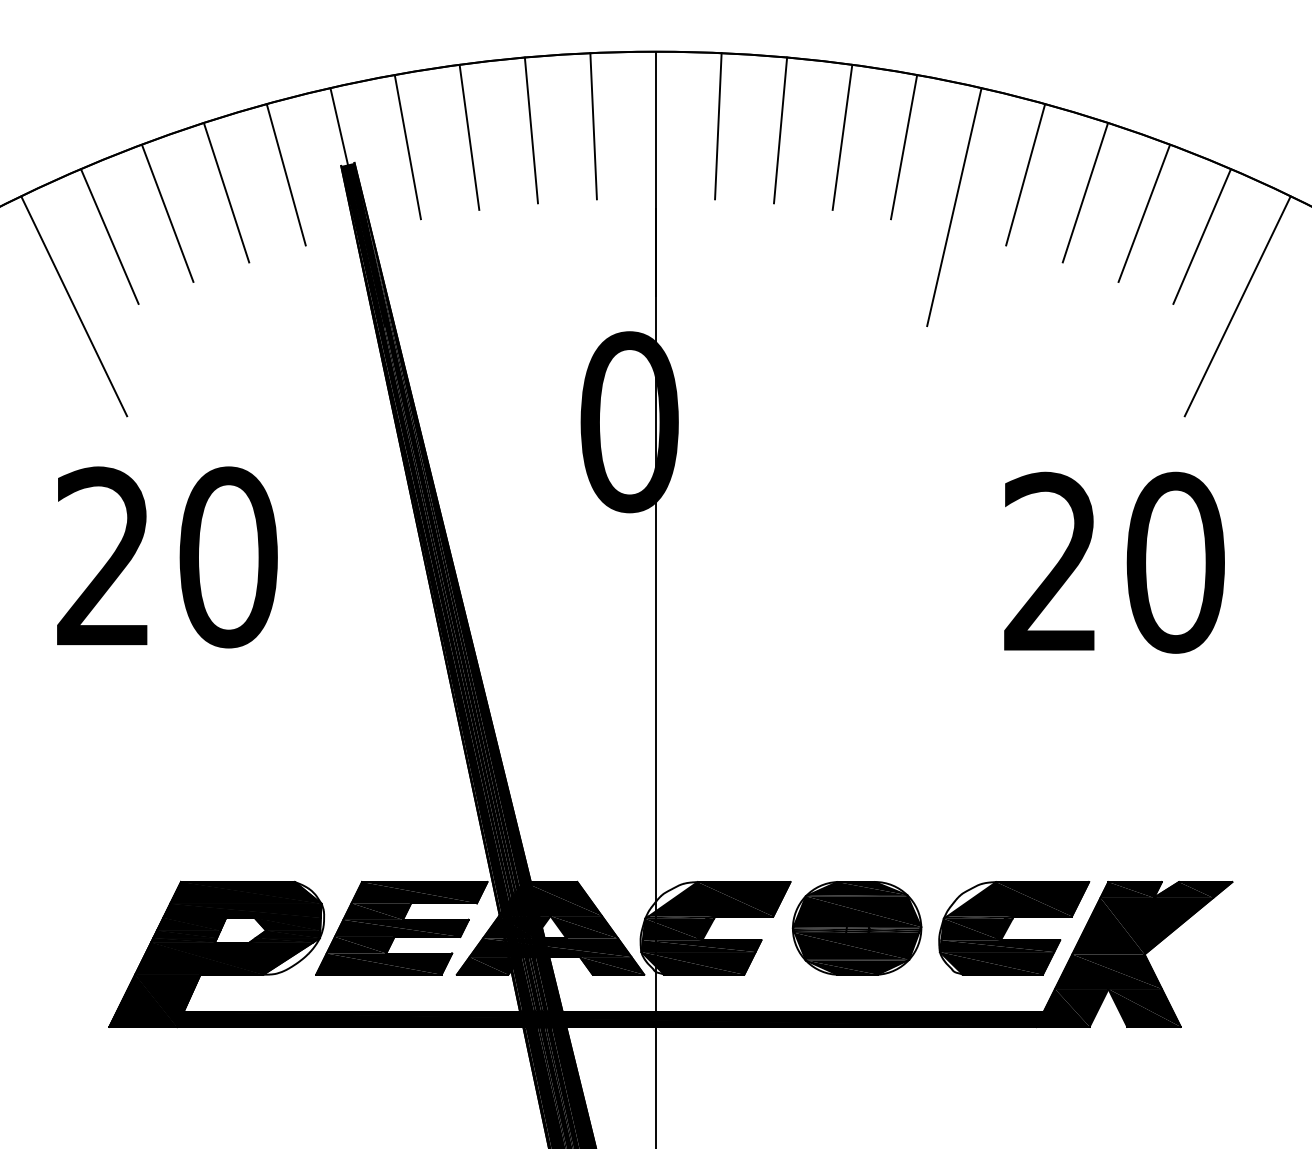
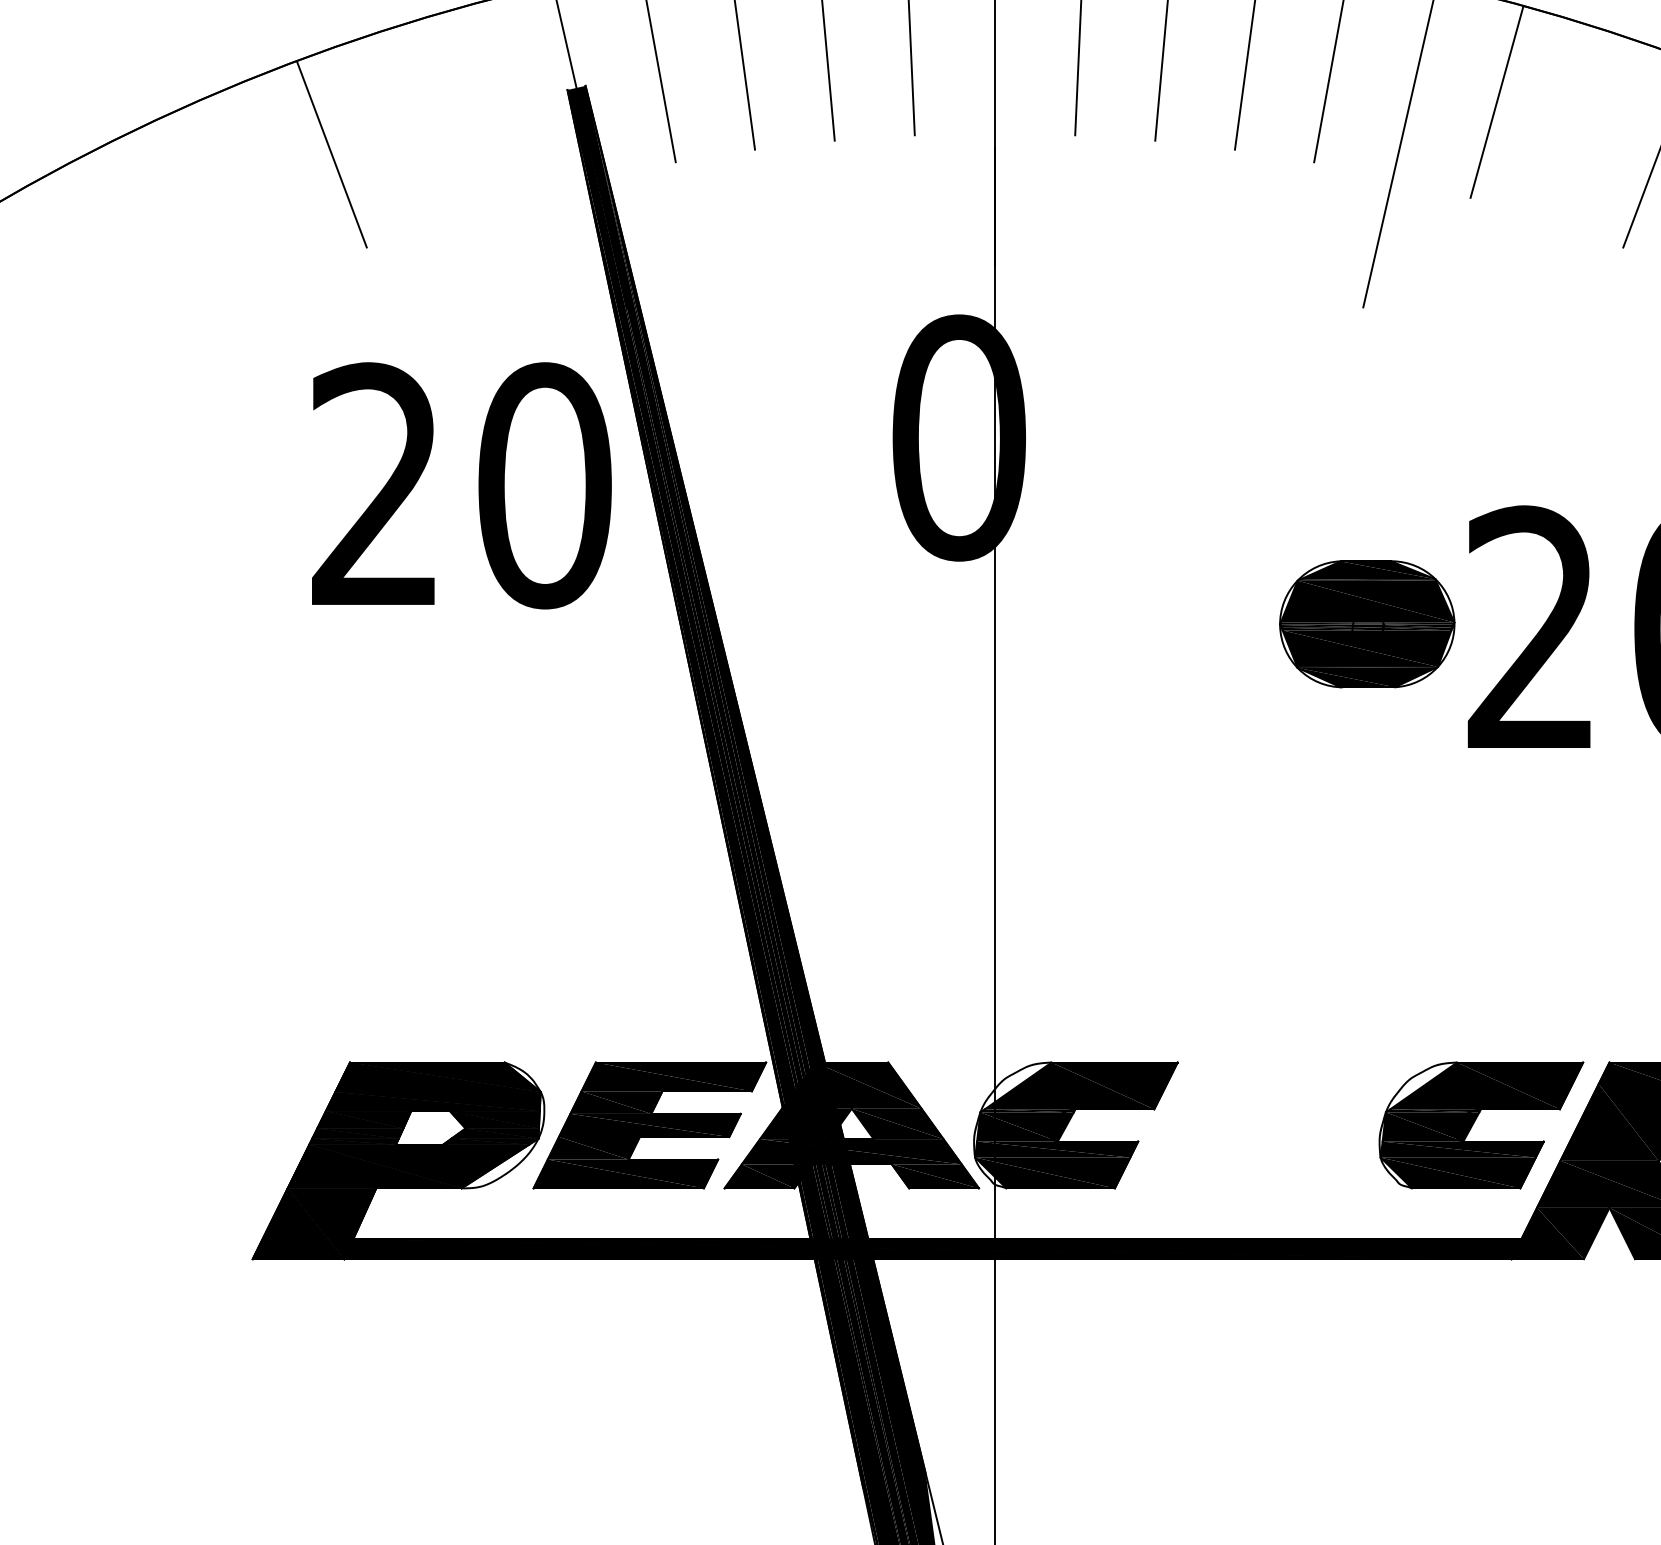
line: (285, 174) -> (491, 101), removed
line: (226, 192) -> (411, 126), removed
line: (1084, 192) -> (1576, 126), removed
line: (109, 236) -> (252, 185), removed
line: (74, 306) -> (205, 280), removed
text: (167, 557) -> (461, 485), moved
part: (856, 928) -> (1366, 624), moved

